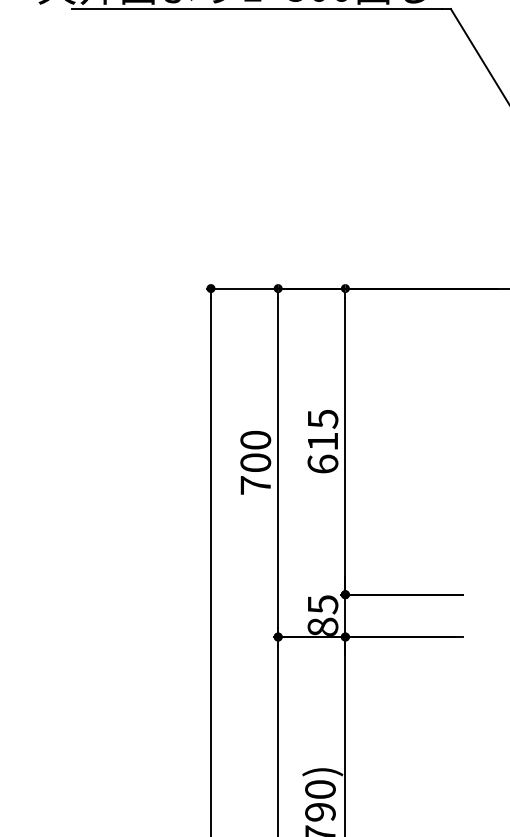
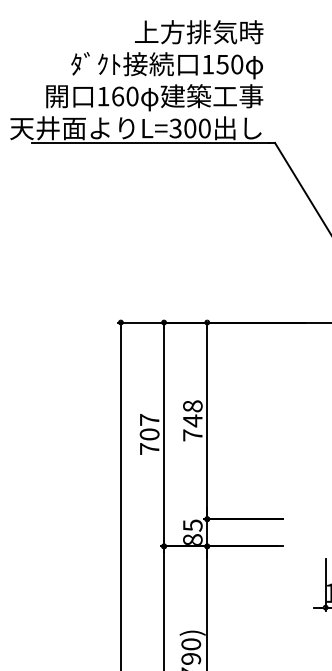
text: (255, 439) -> (149, 419), 700 -> 707
text: (322, 441) -> (192, 420), 615 -> 748

